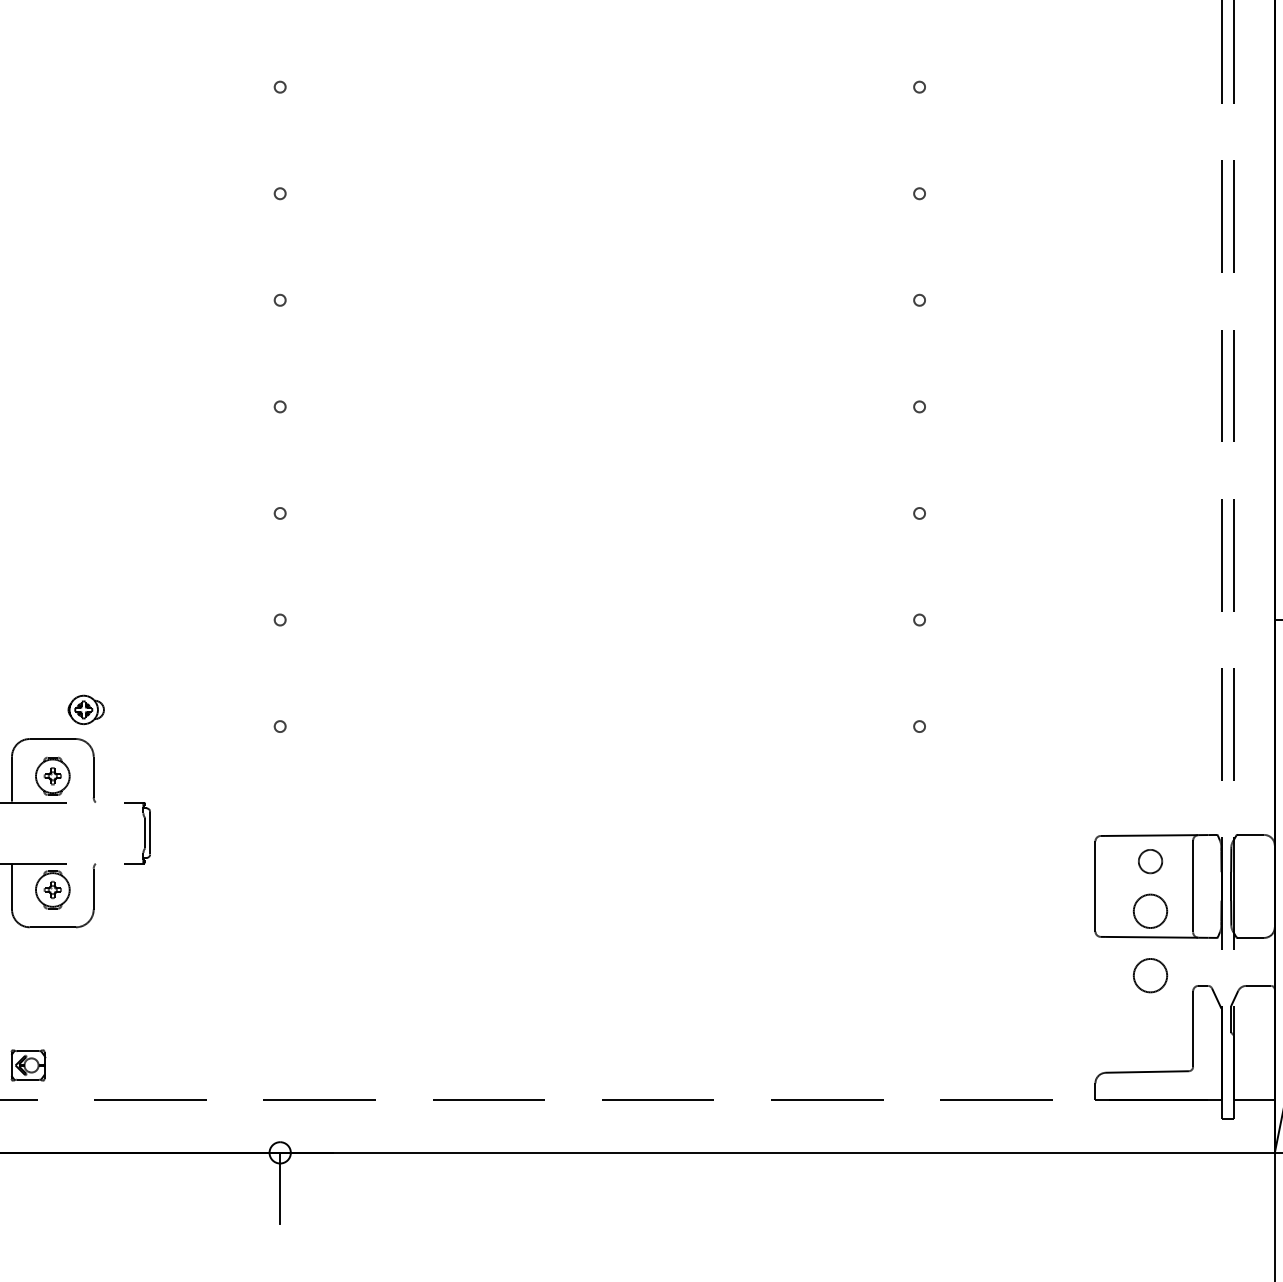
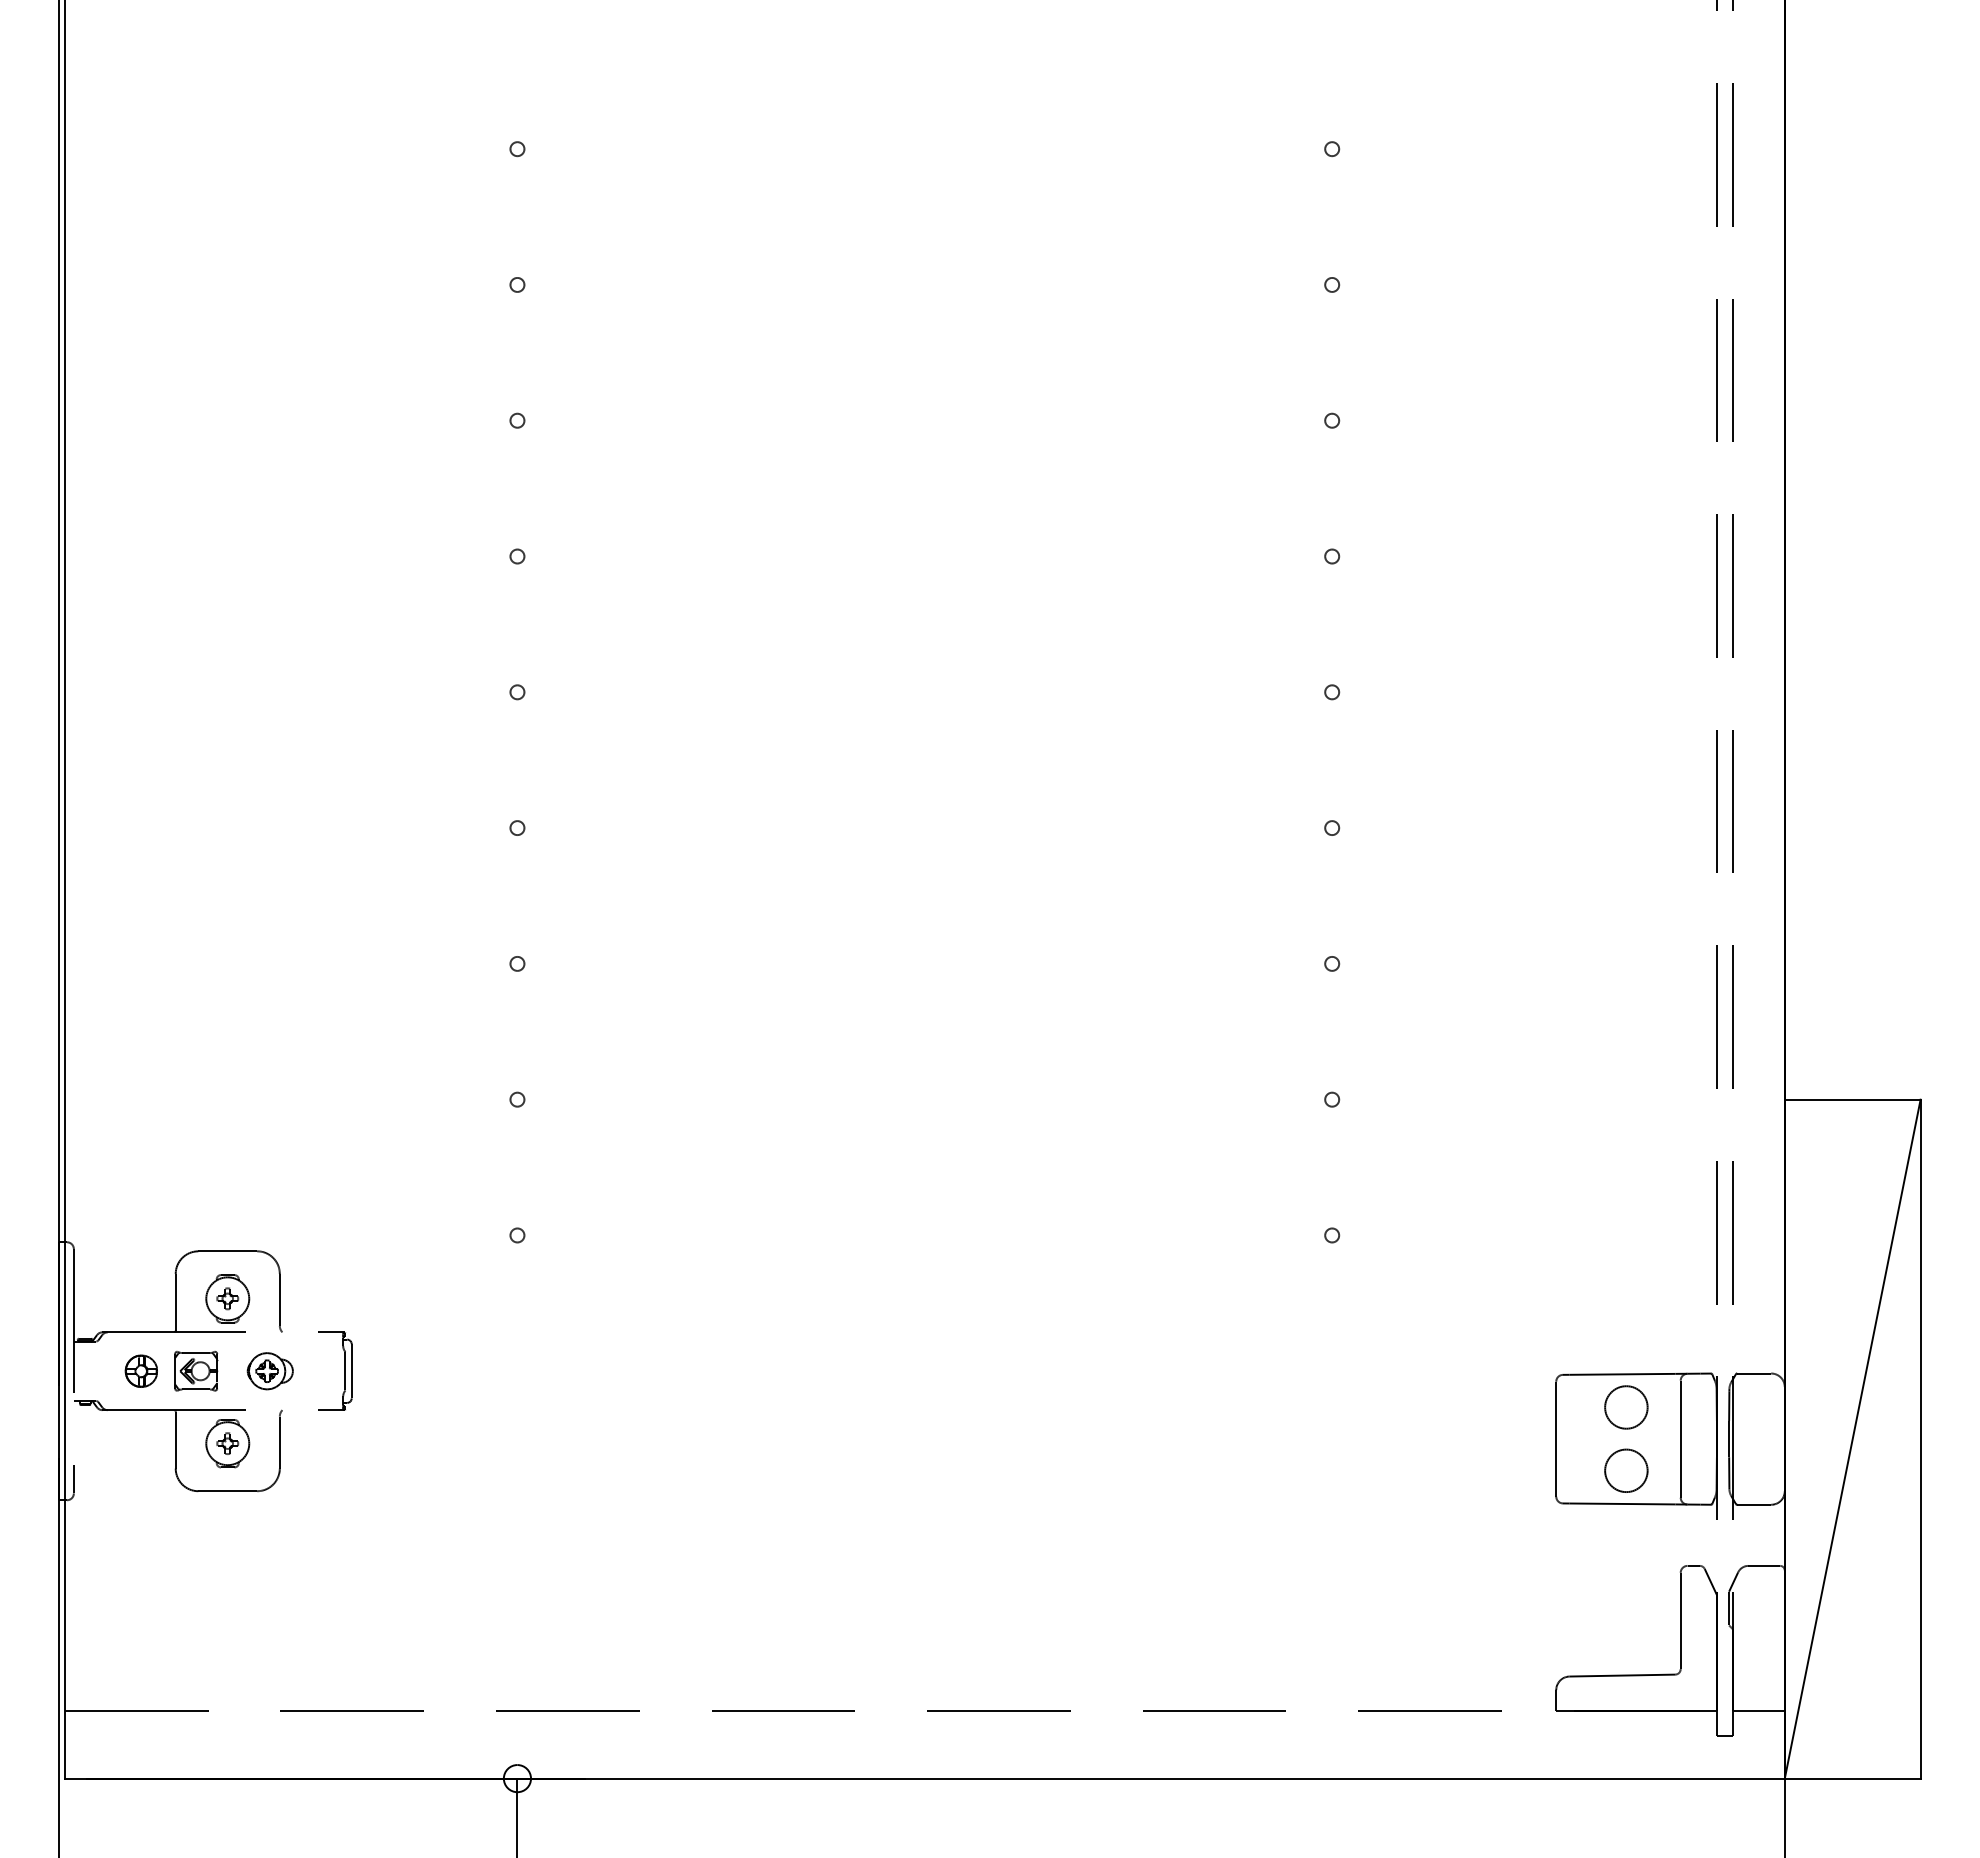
part: (85, 710) -> (269, 1371), moved
circle: (1150, 861) -> (1626, 1407), size x1.43
circle: (1150, 975) -> (1626, 1552), removed
part: (28, 1065) -> (196, 1371), moved

